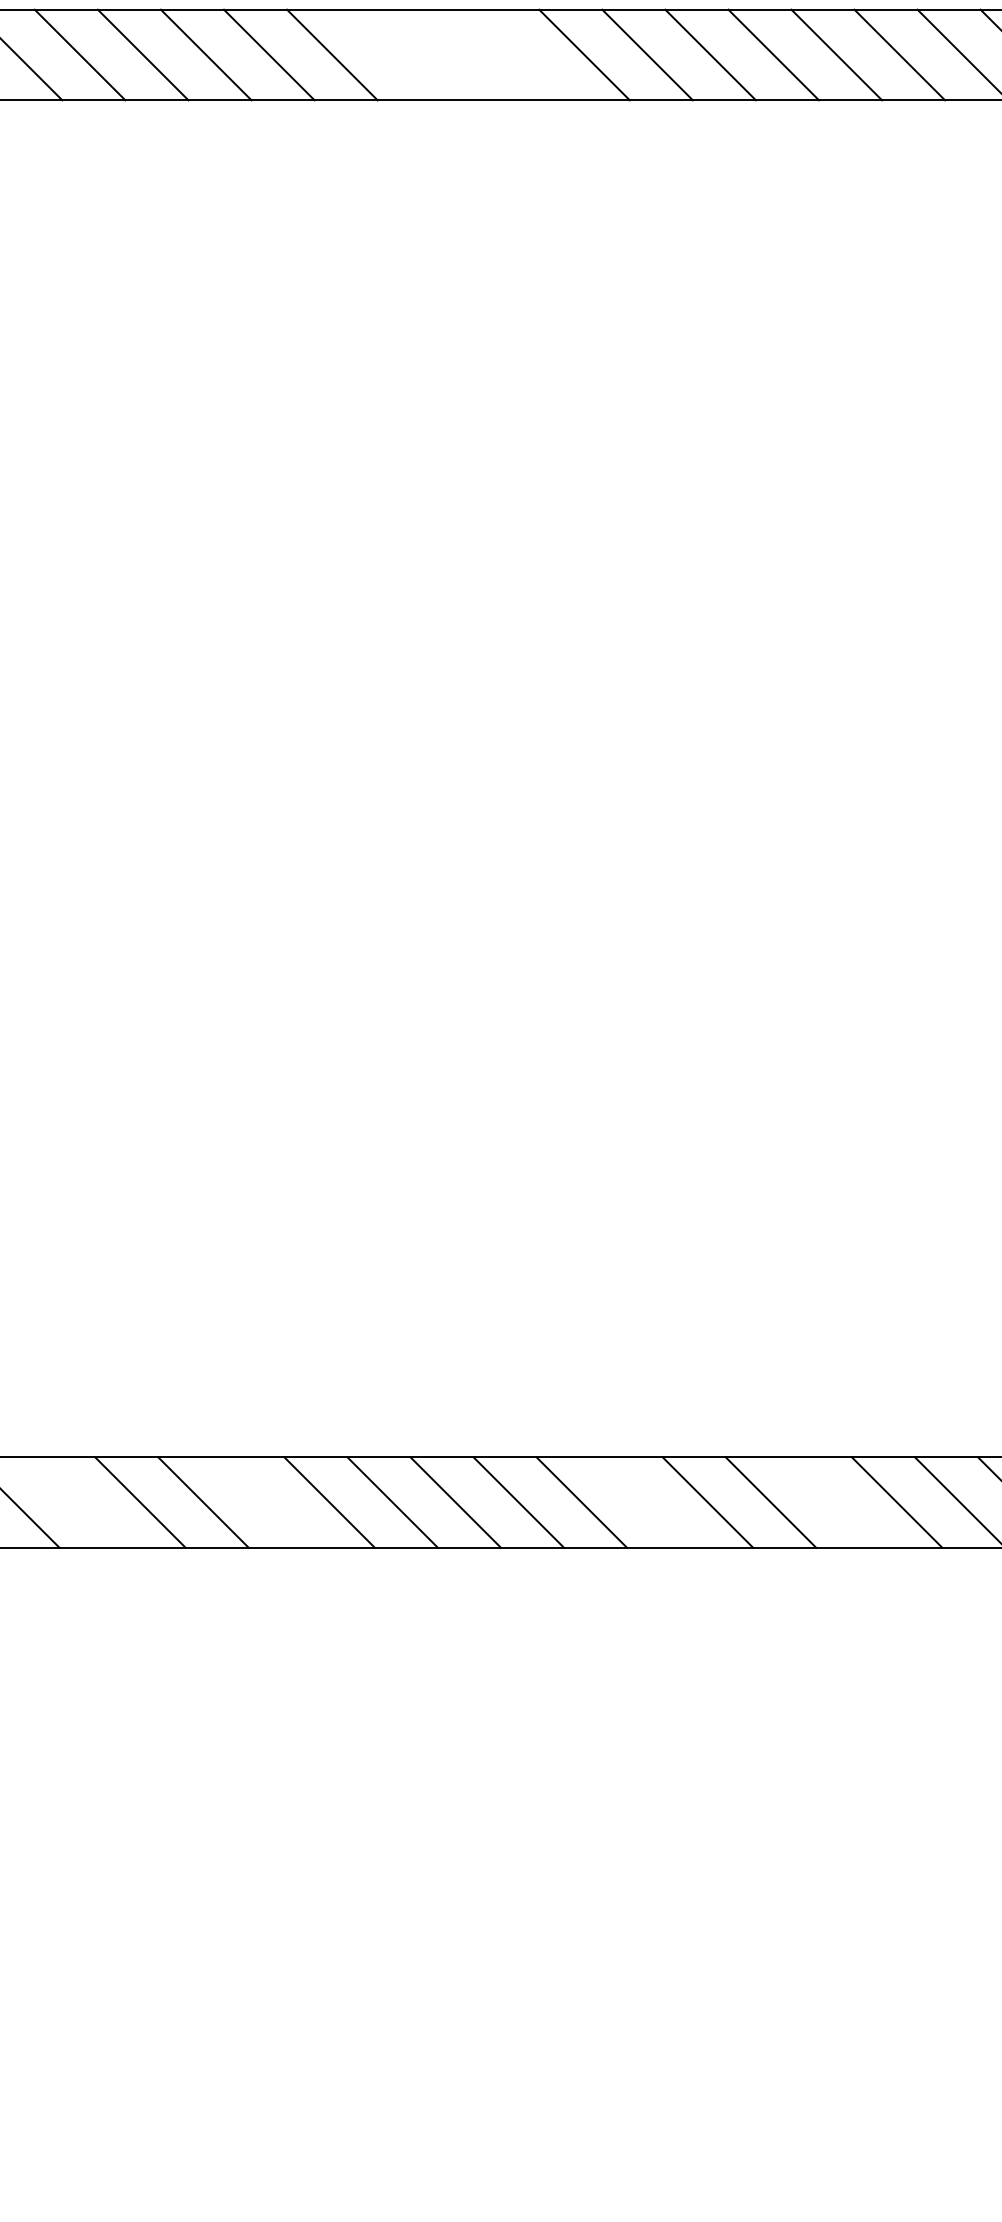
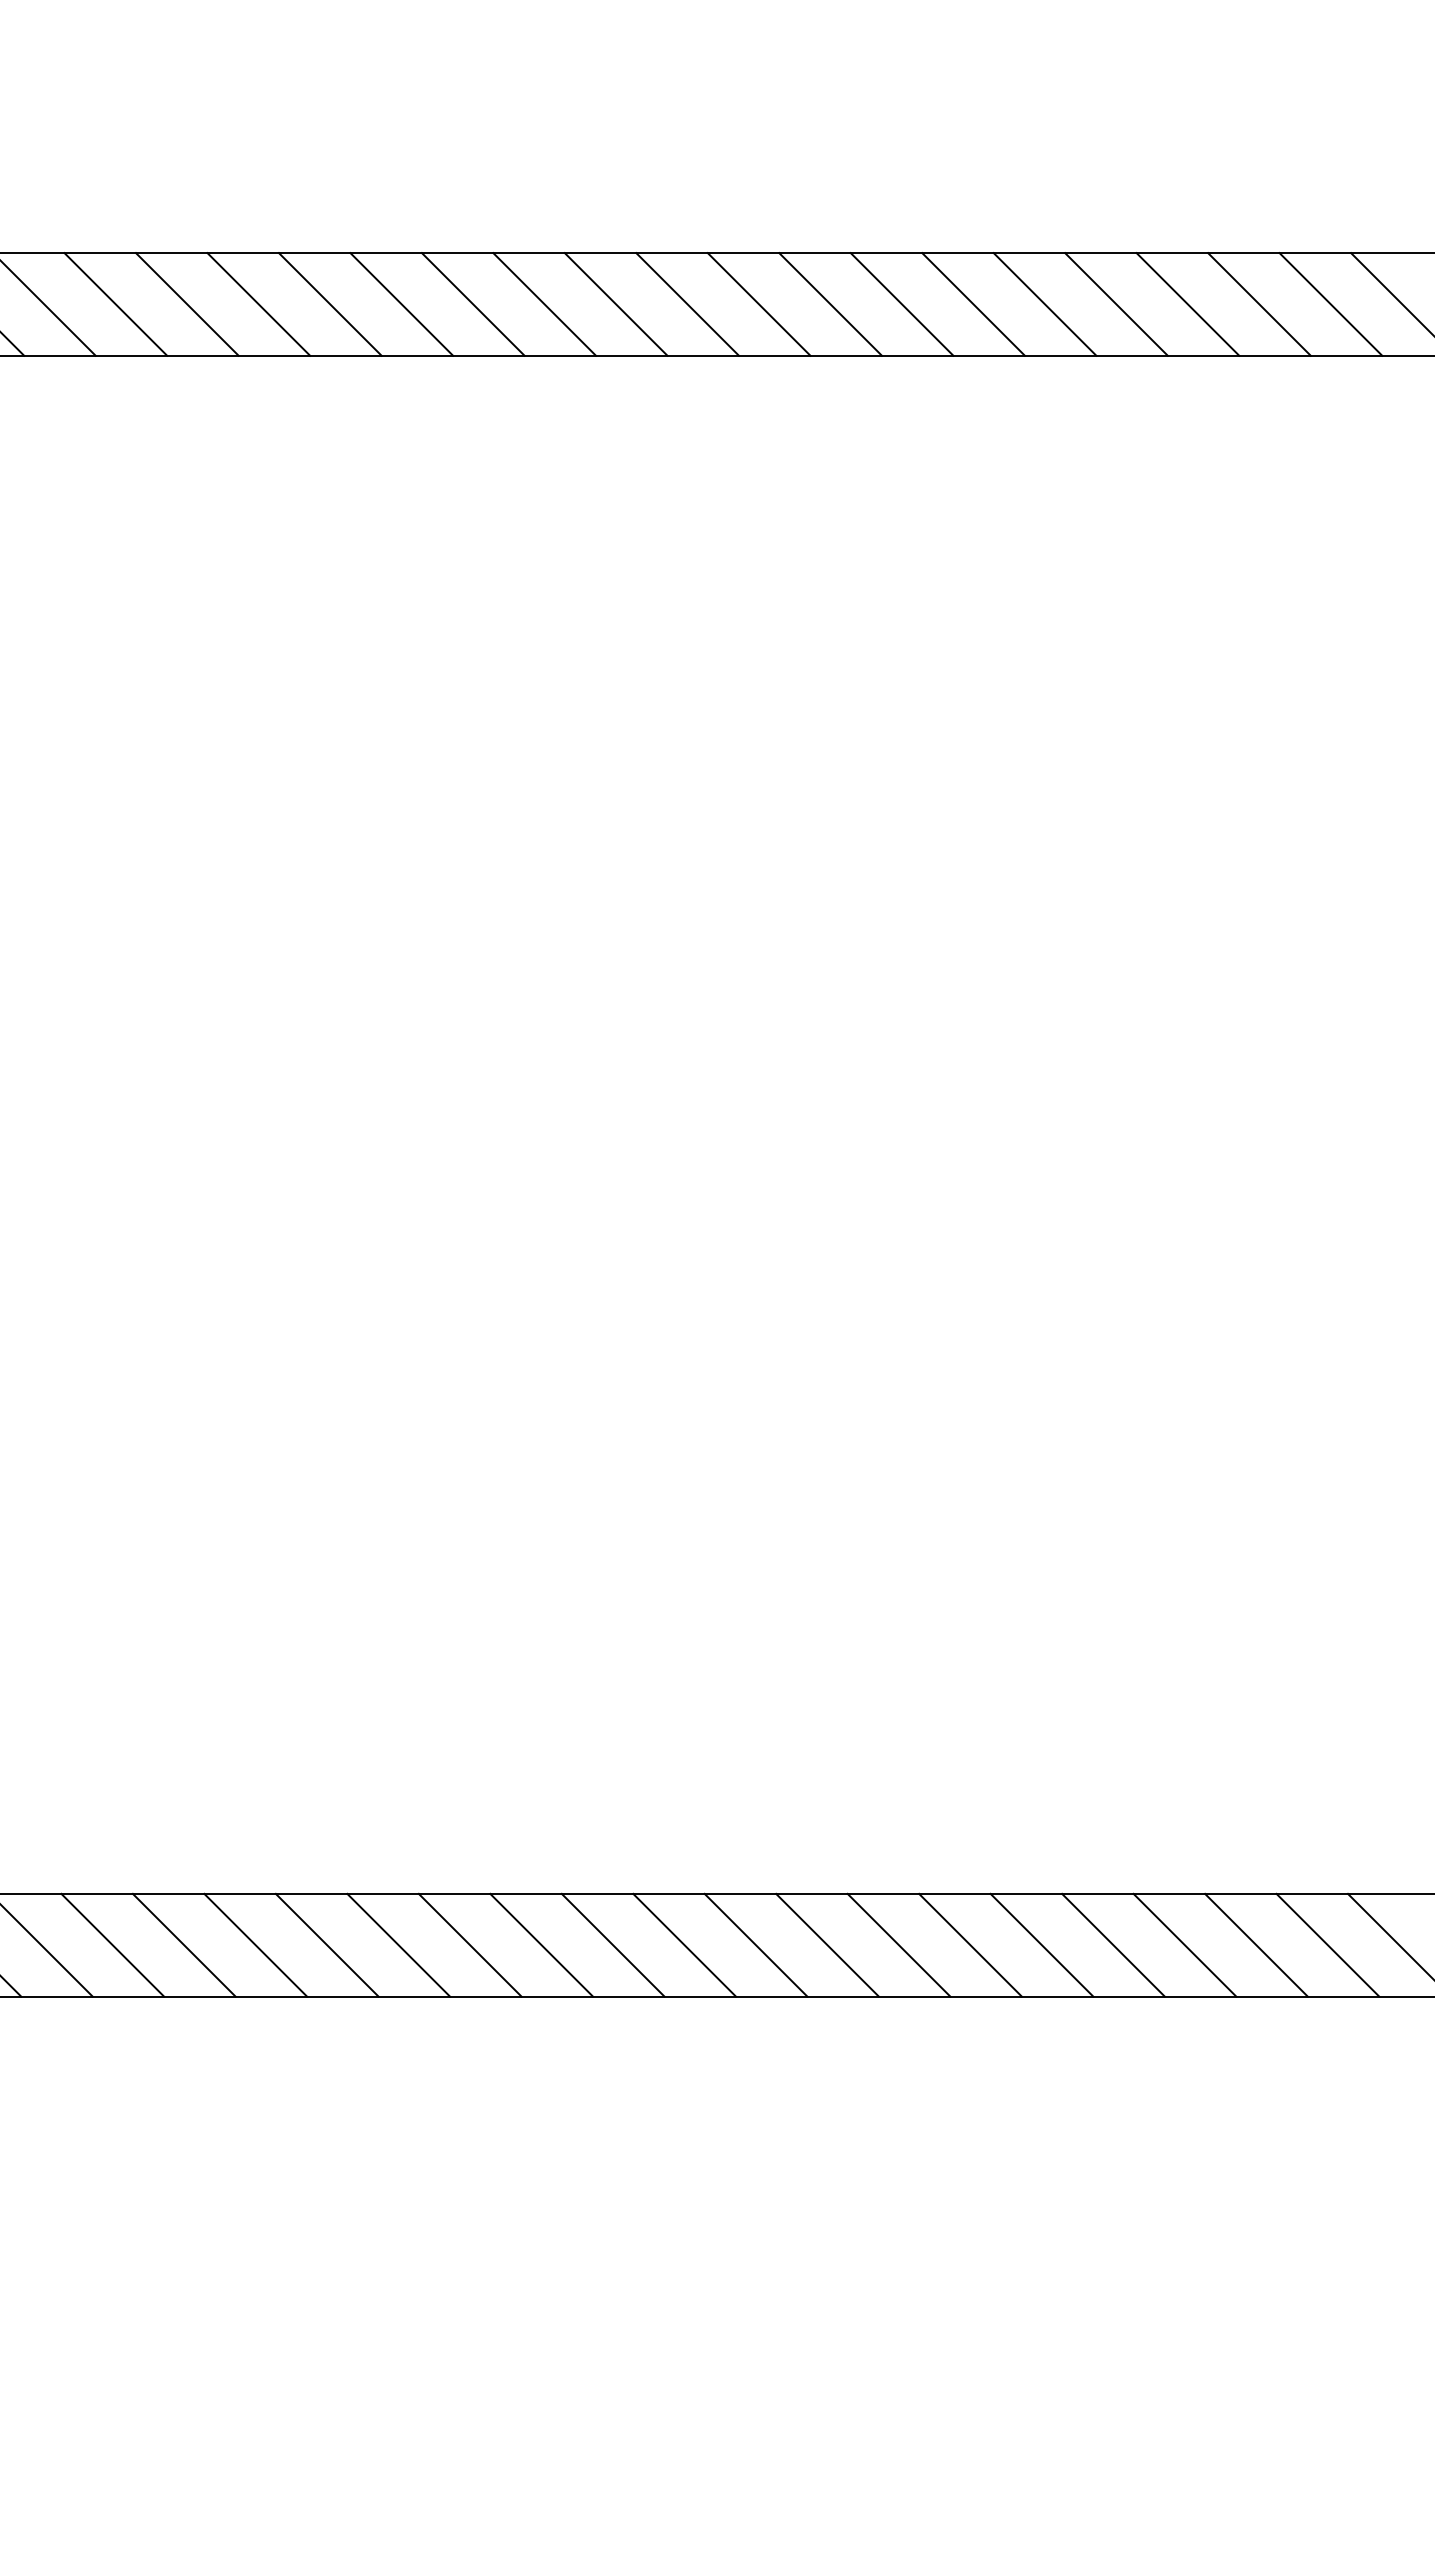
line: (395, 55) -> (544, 304), added
line: (457, 55) -> (615, 304), added
line: (521, 55) -> (687, 304), added
line: (76, 1501) -> (183, 1944), added
line: (266, 1501) -> (398, 1944), added
line: (644, 1501) -> (827, 1944), added
line: (833, 1501) -> (1041, 1944), added

